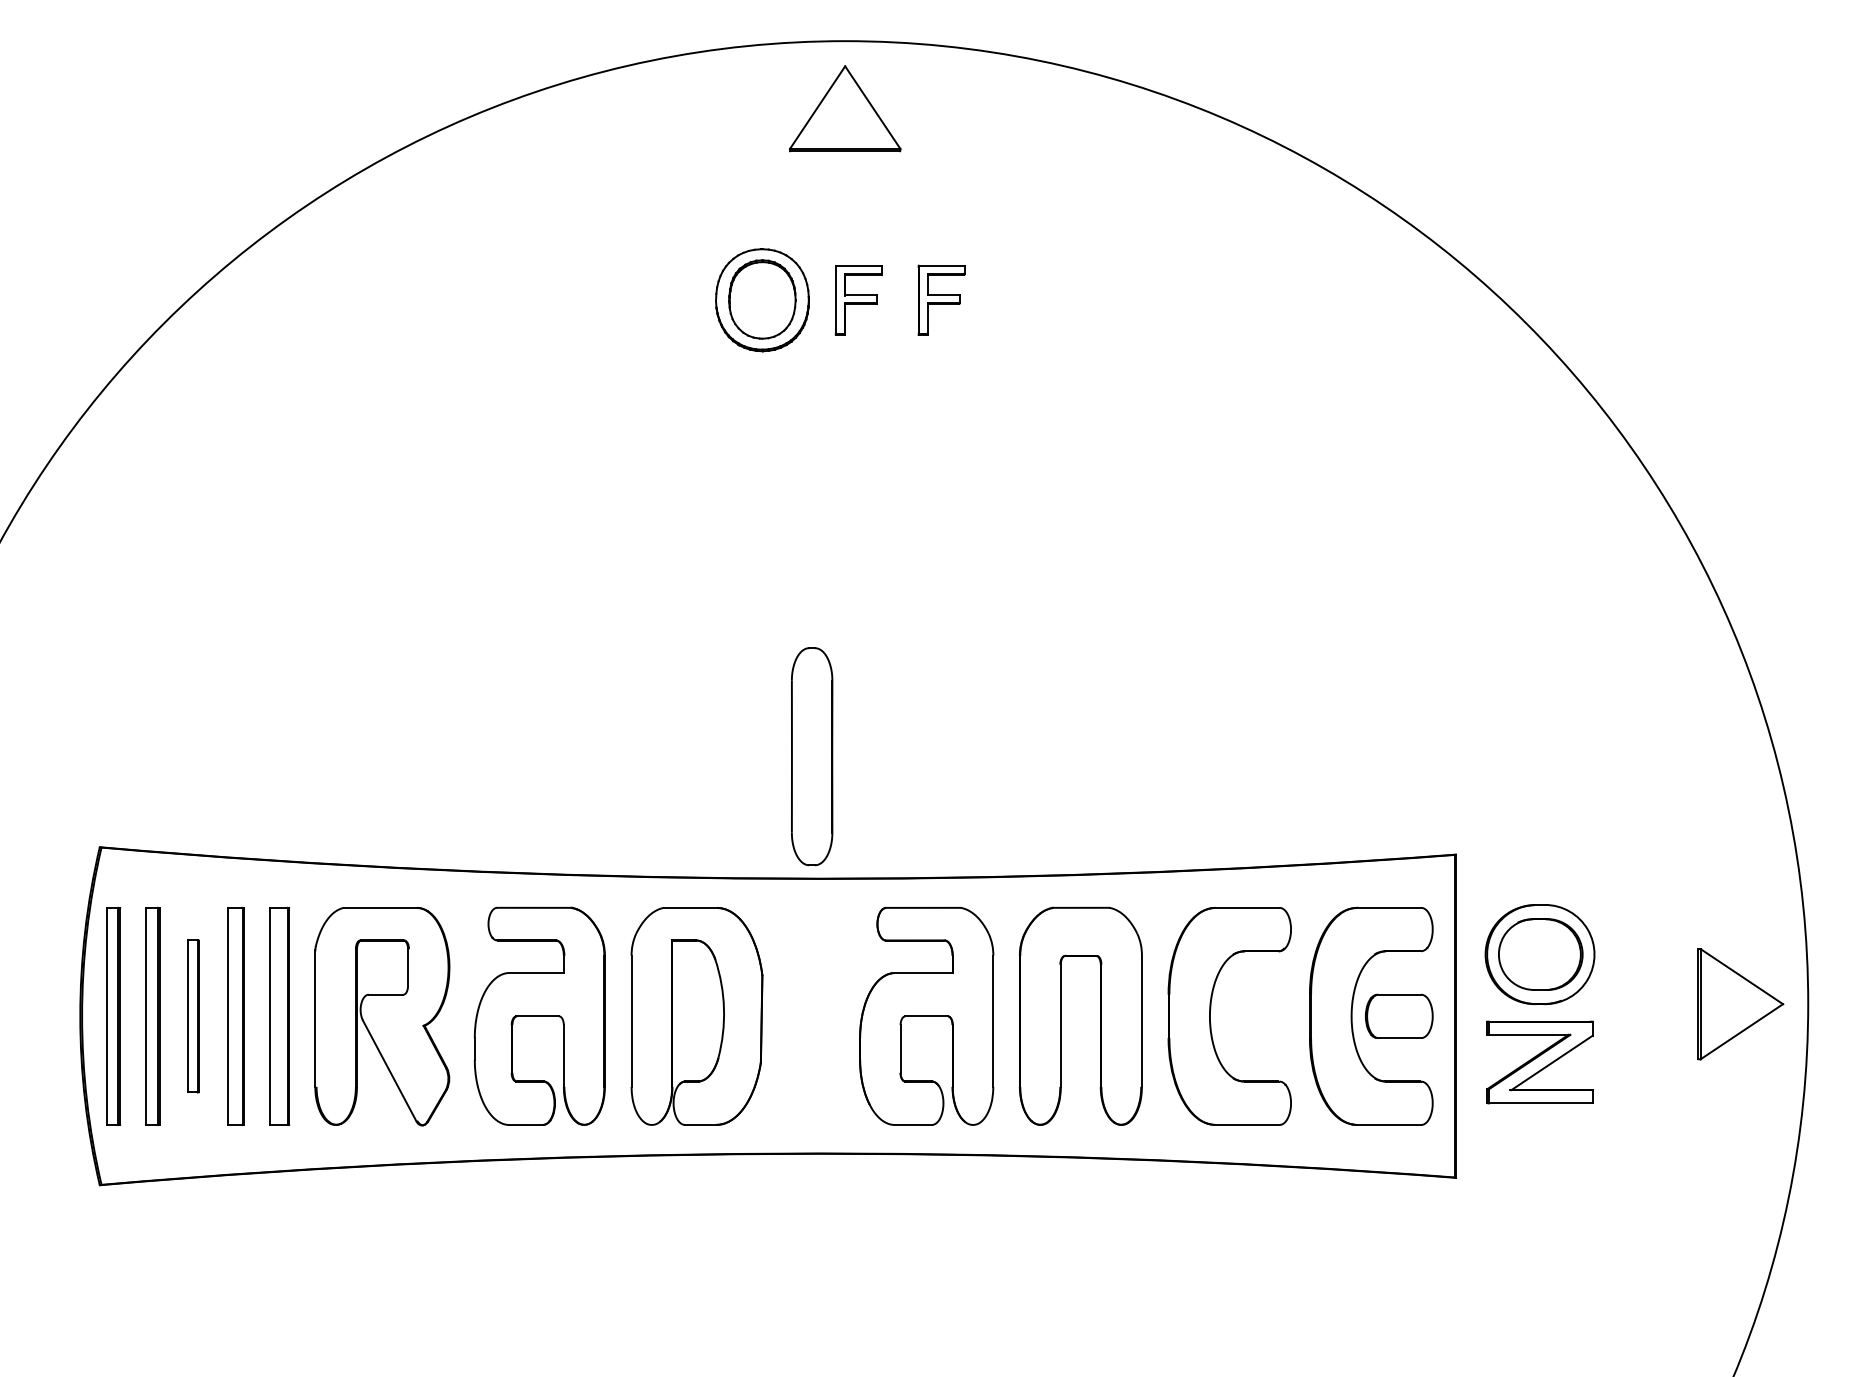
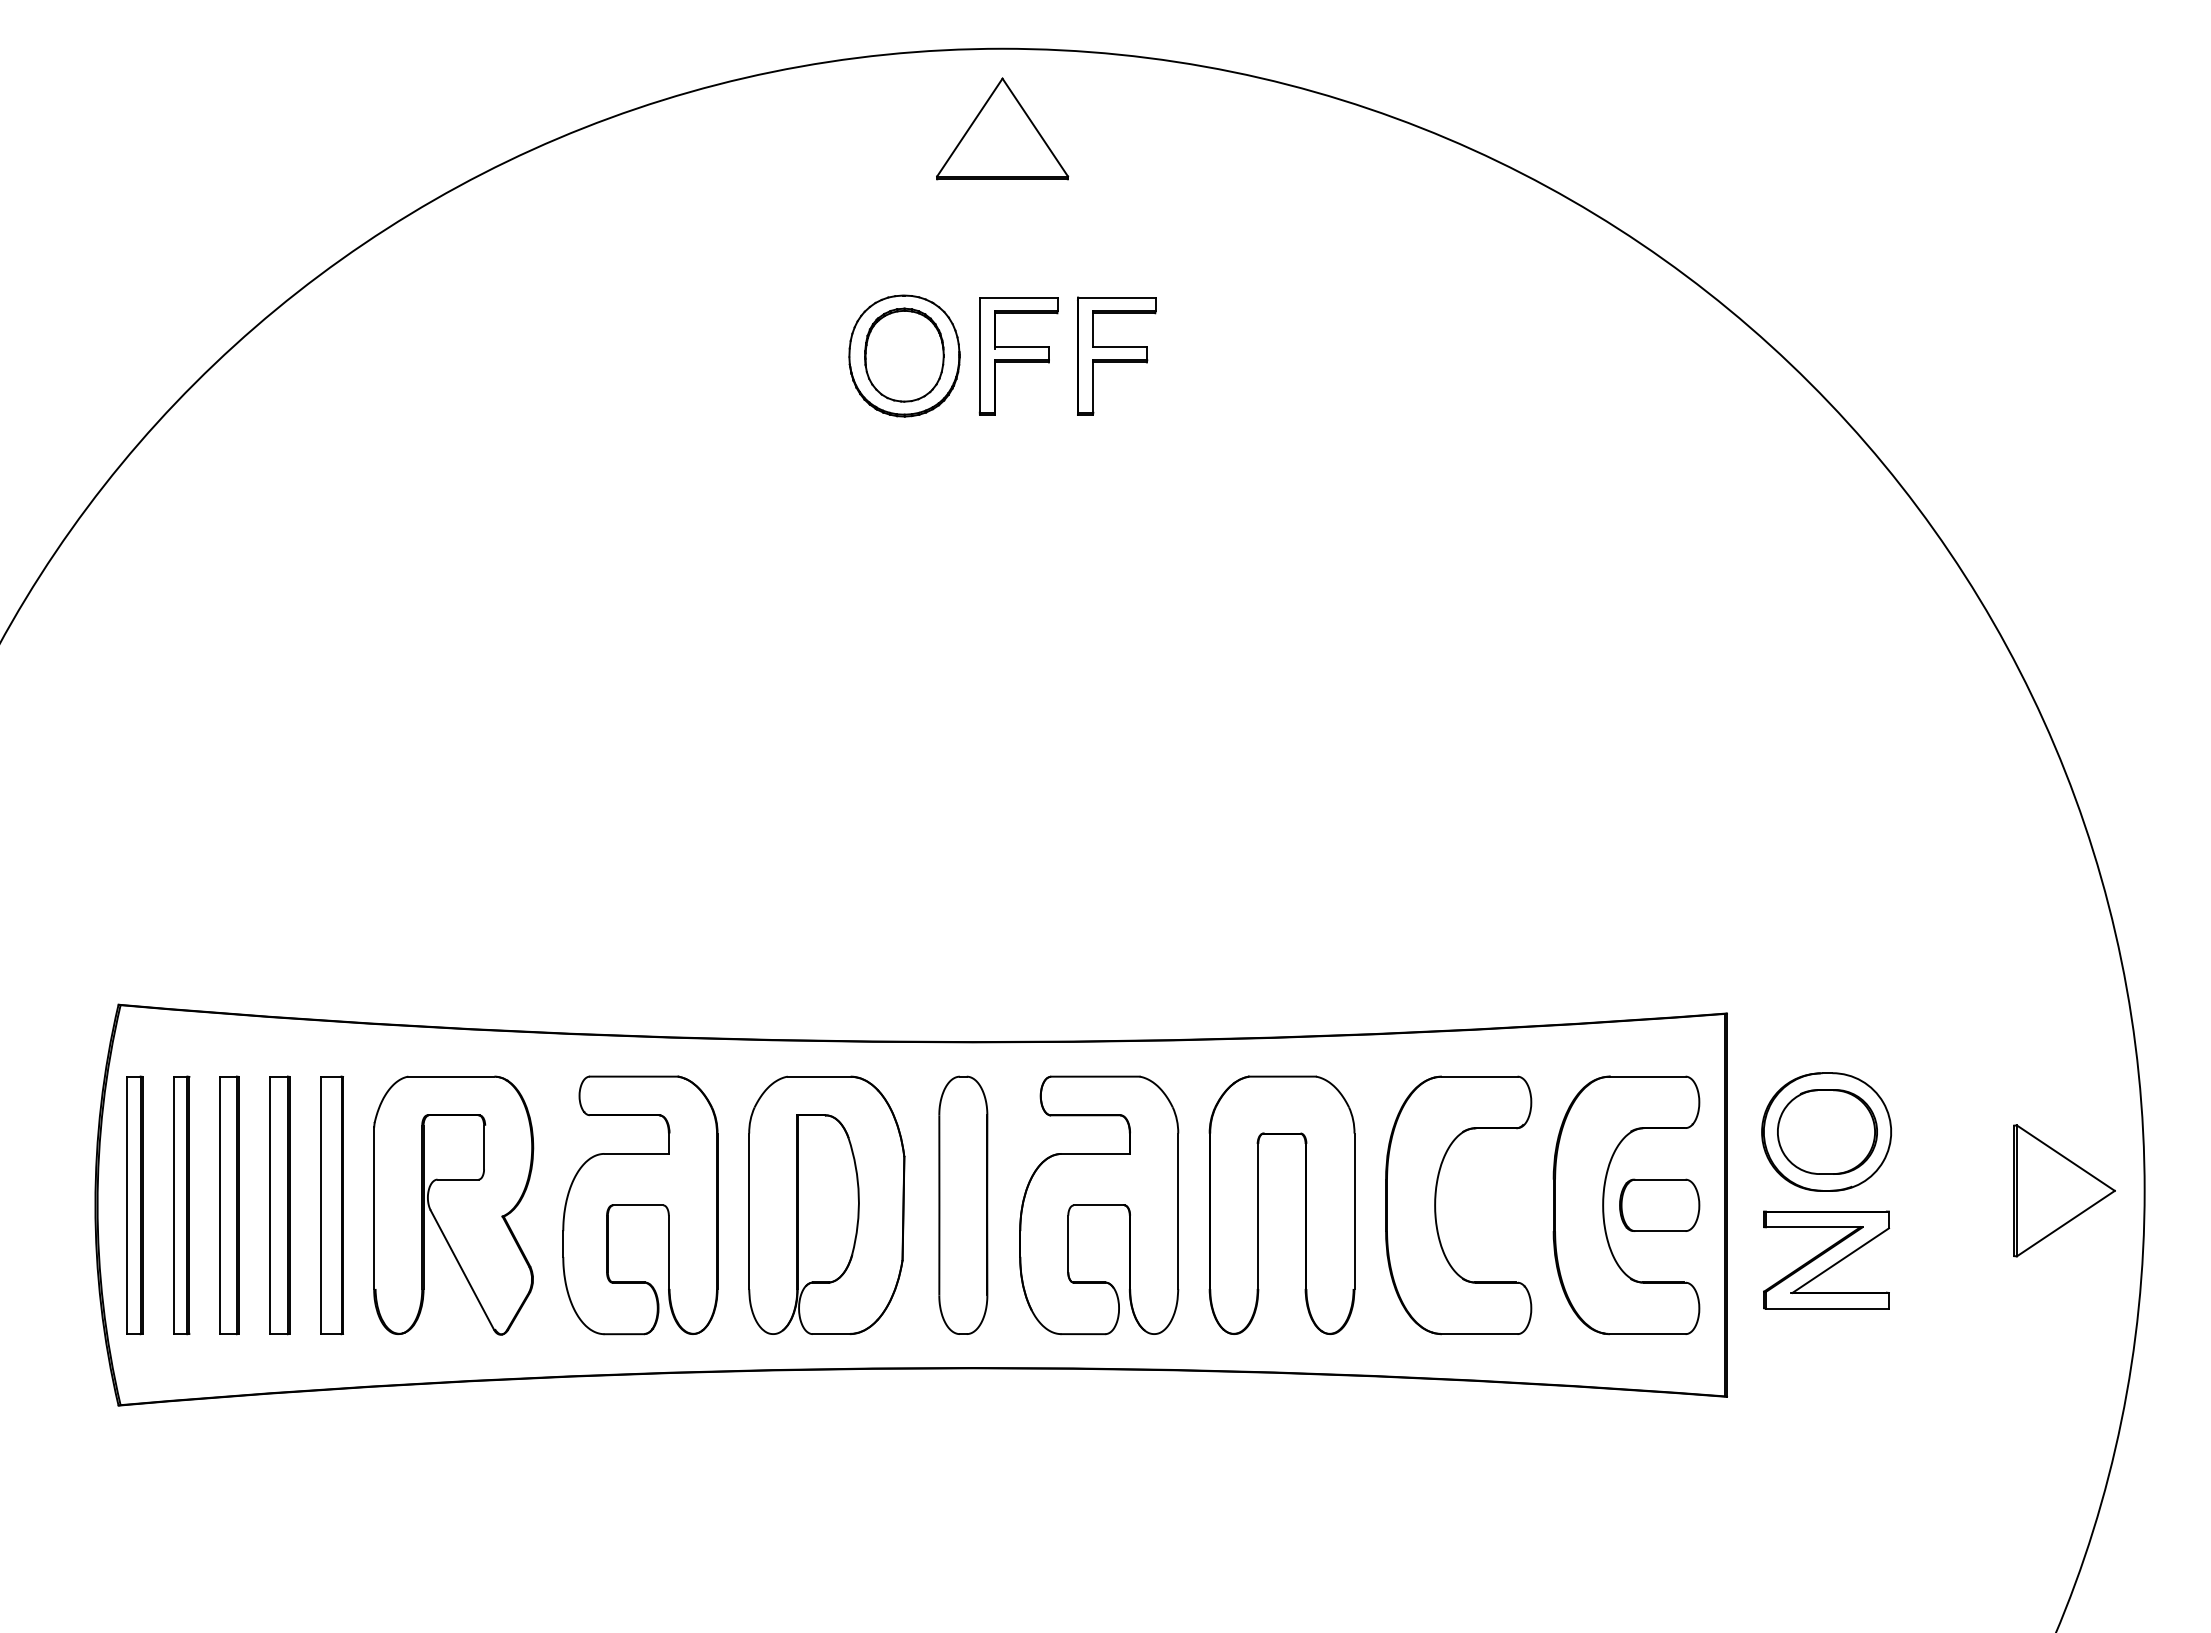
part: (941, 299) -> (1116, 355), size x1.43
part: (858, 300) -> (1018, 356), size x1.43
part: (812, 755) -> (963, 1204), moved
part: (193, 1016) -> (229, 1205), size x1.43

